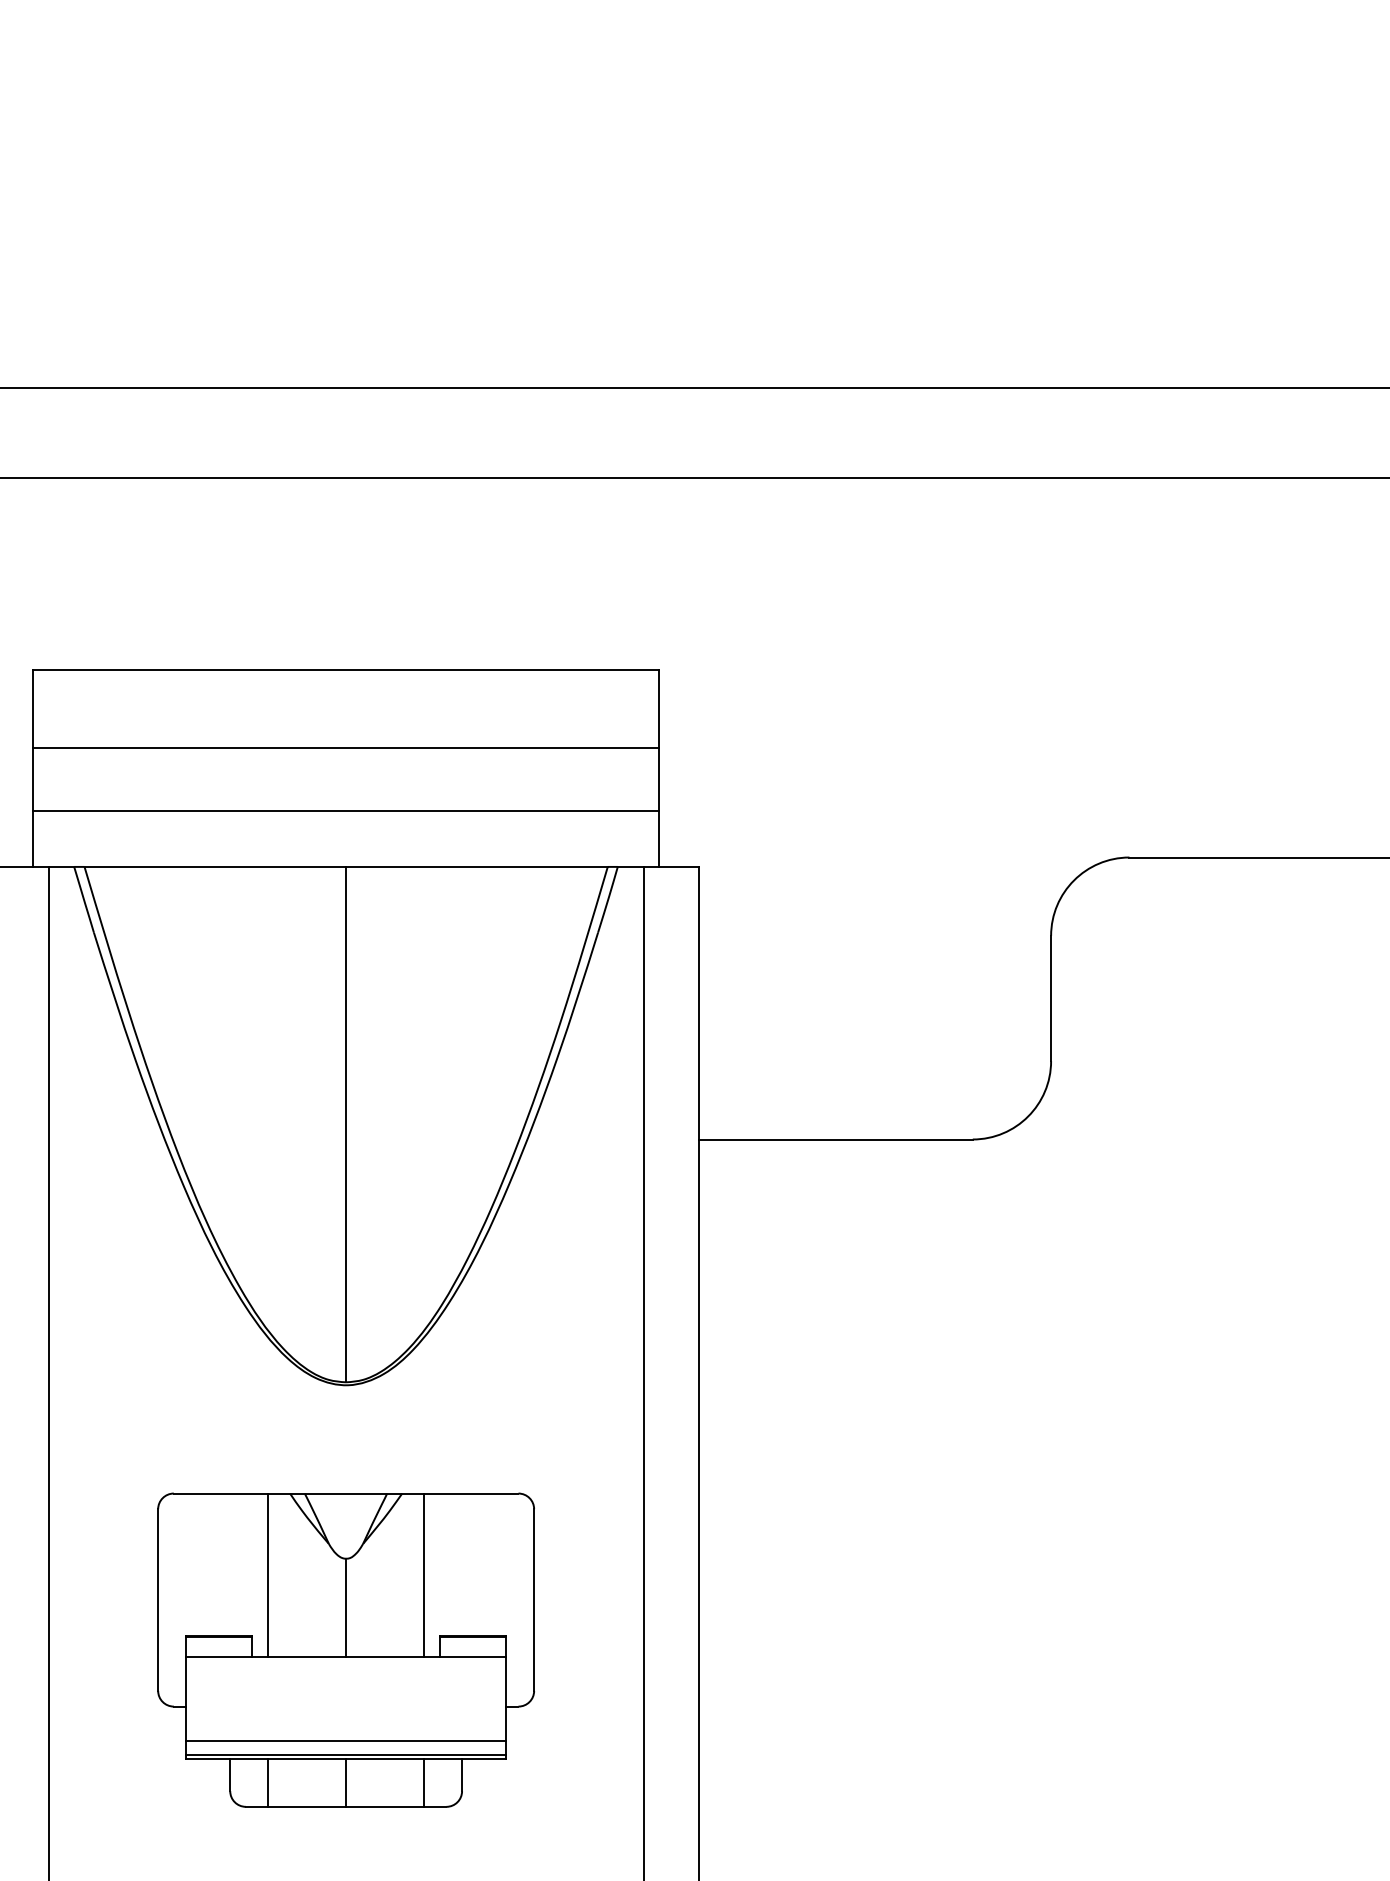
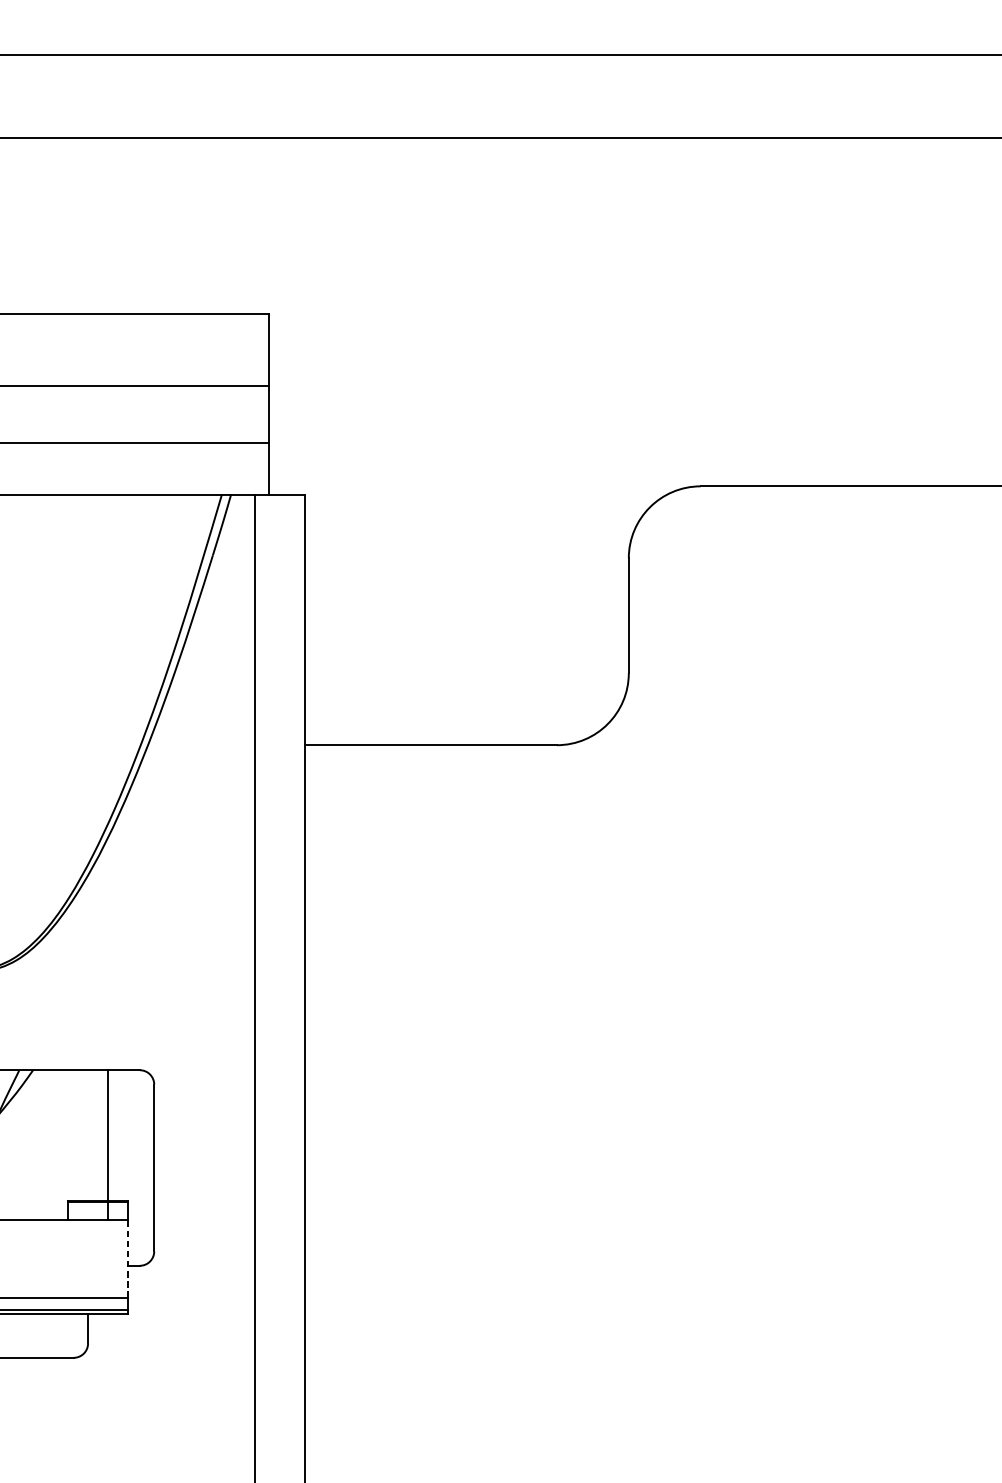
line: (424, 1575) -> (107, 1145), moved
line: (505, 1698) -> (127, 1258), solid -> dashed
line: (424, 1782) -> (53, 1335), removed

